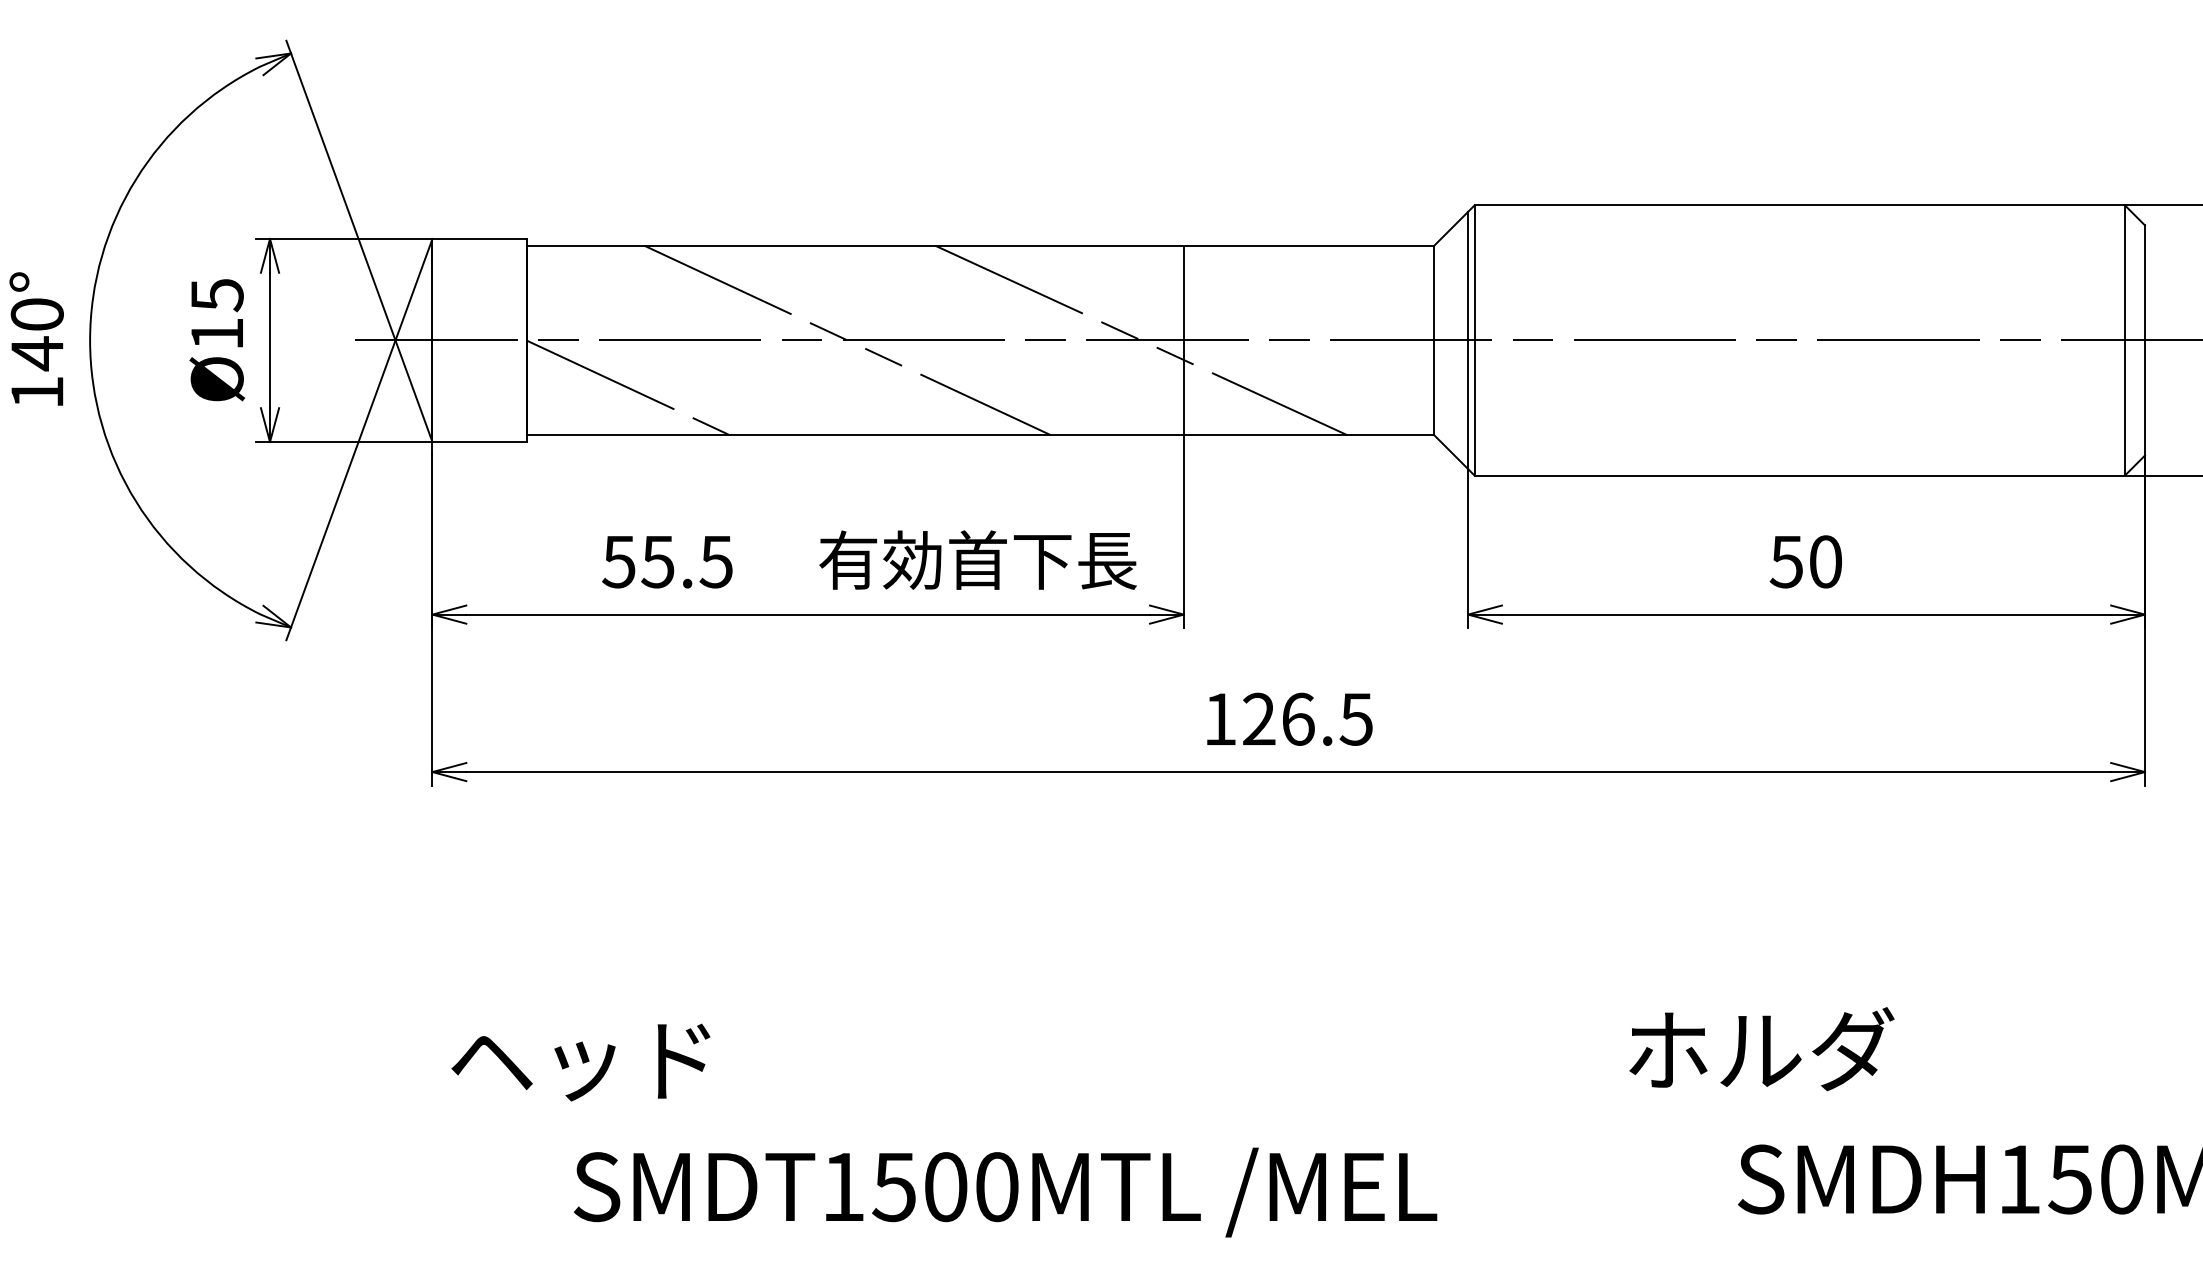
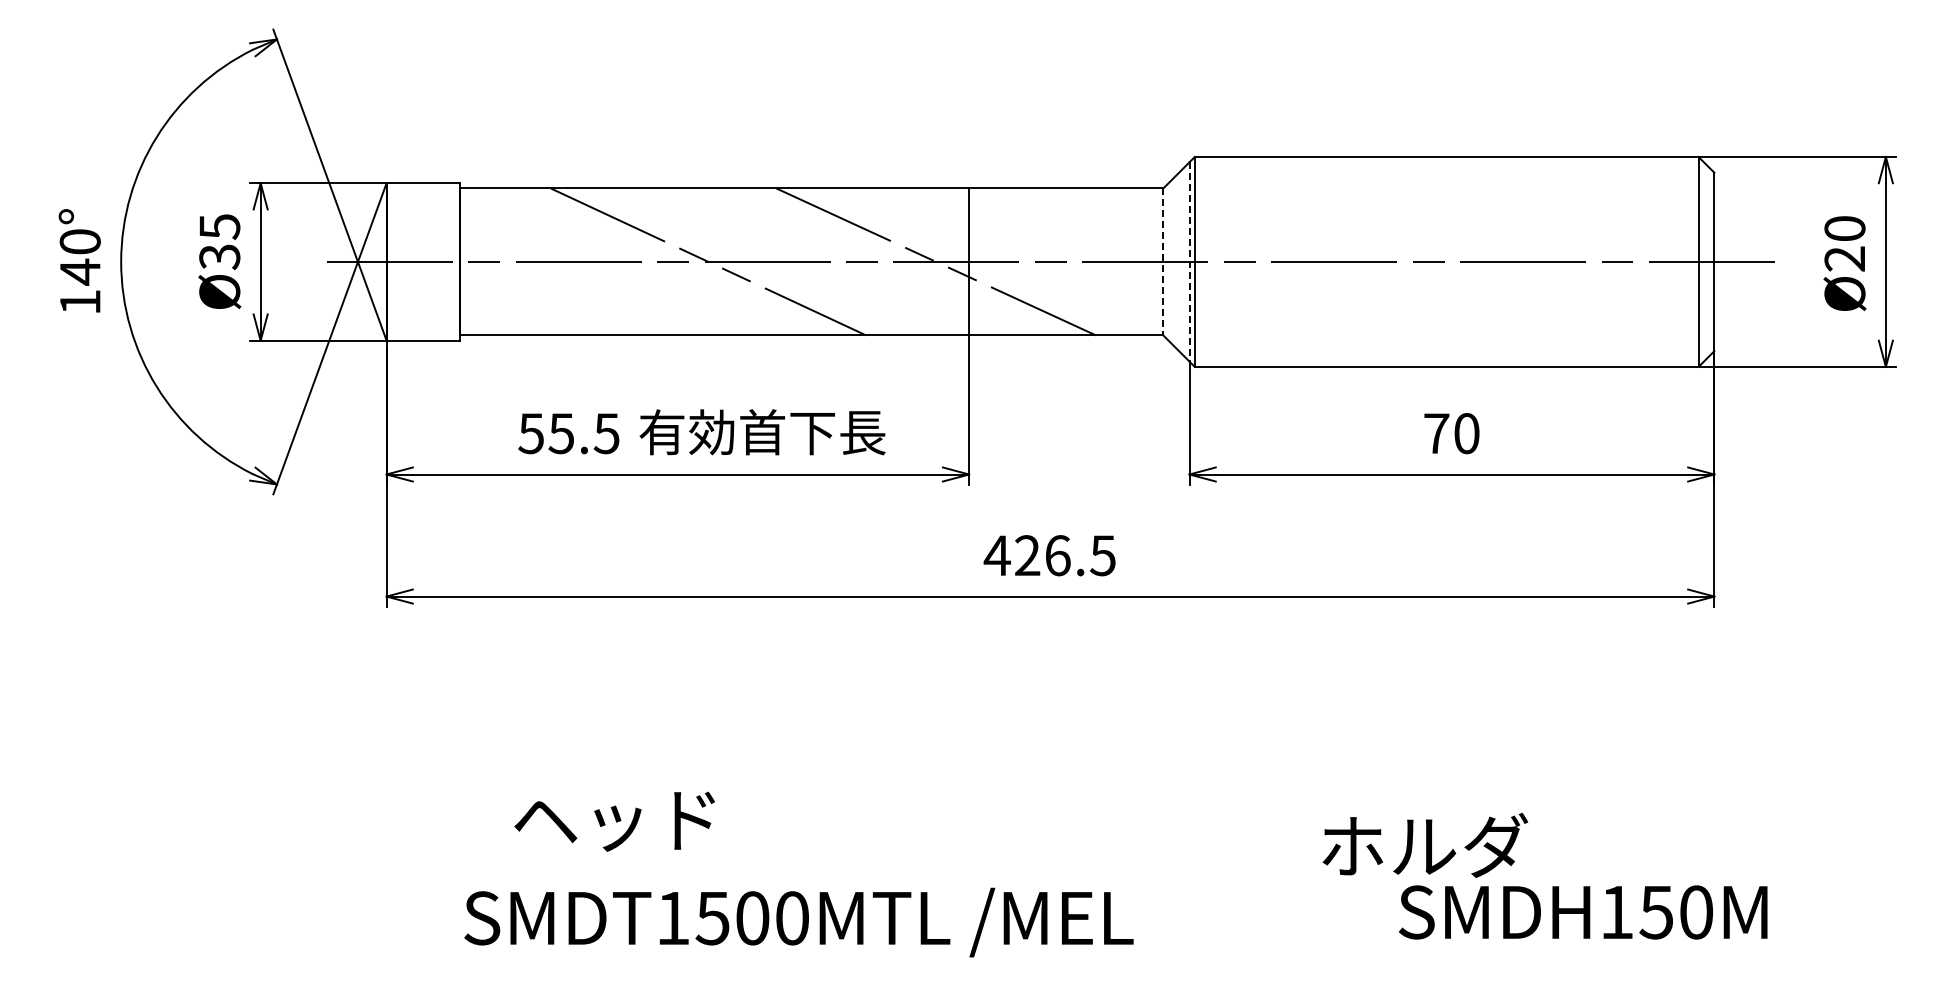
text: (216, 334) -> (219, 257), Ø15 -> Ø35
line: (1468, 339) -> (1189, 261), solid -> dashed
line: (1434, 341) -> (1163, 262), solid -> dashed
line: (628, 387) -> (538, 298), removed
text: (977, 560) -> (762, 432), moved
text: (1786, 561) -> (1436, 433), 50 -> 70
text: (1219, 719) -> (996, 555), 126.5 -> 426.5
text: (1762, 1047) -> (1425, 844), moved
text: (580, 1062) -> (614, 821), moved
text: (1004, 1192) -> (798, 922), moved

